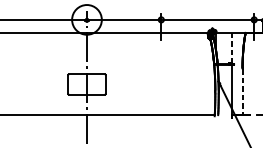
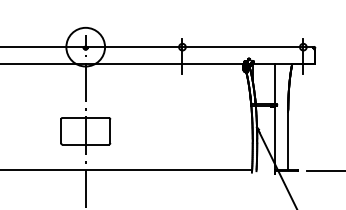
line: (232, 48) -> (274, 84), dashed -> solid
line: (242, 91) -> (288, 140), dashed -> solid

